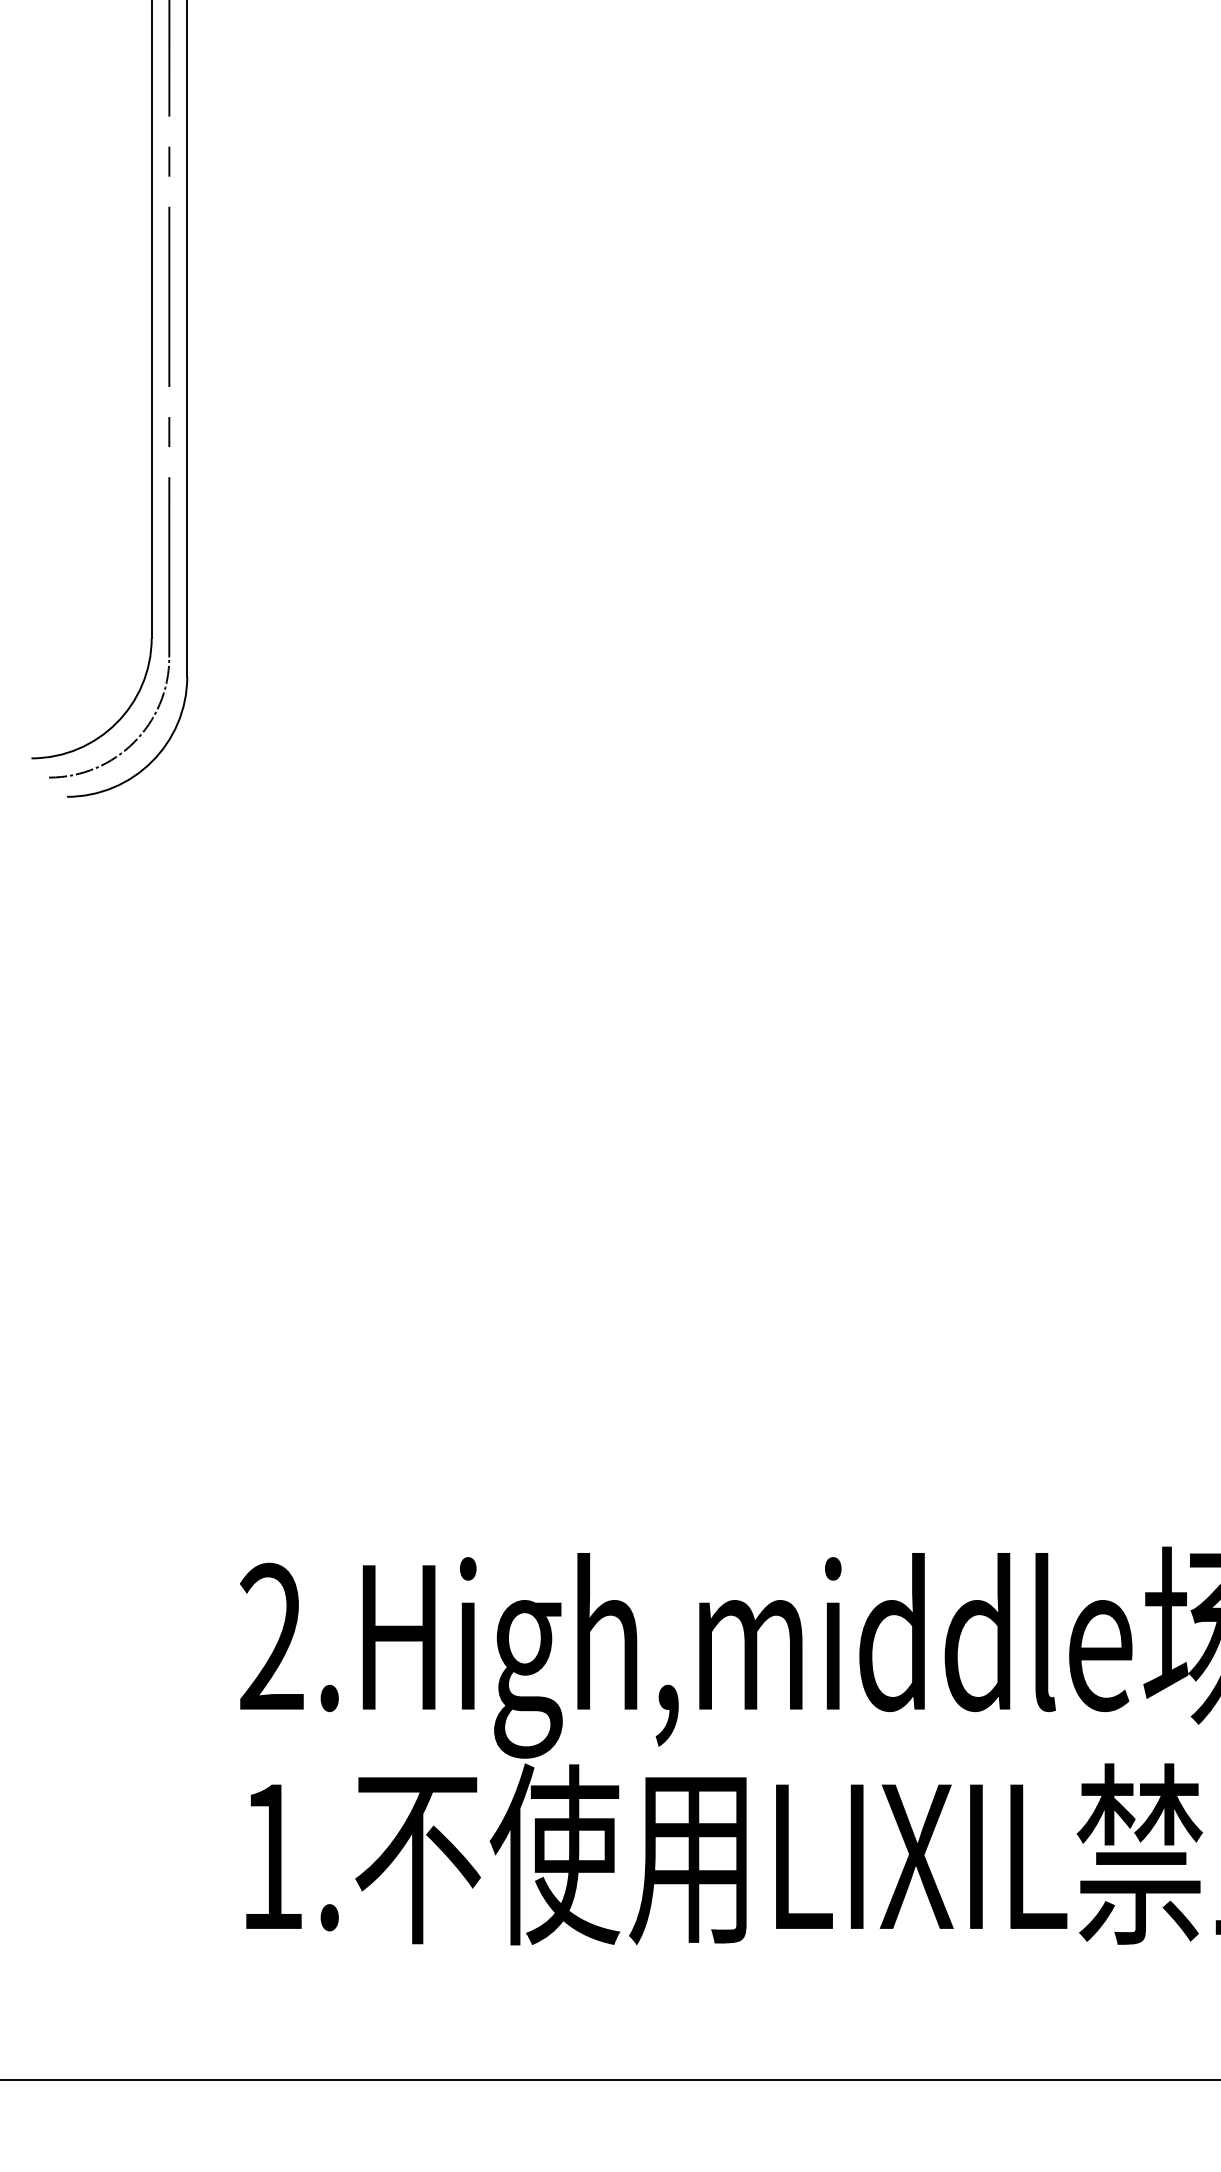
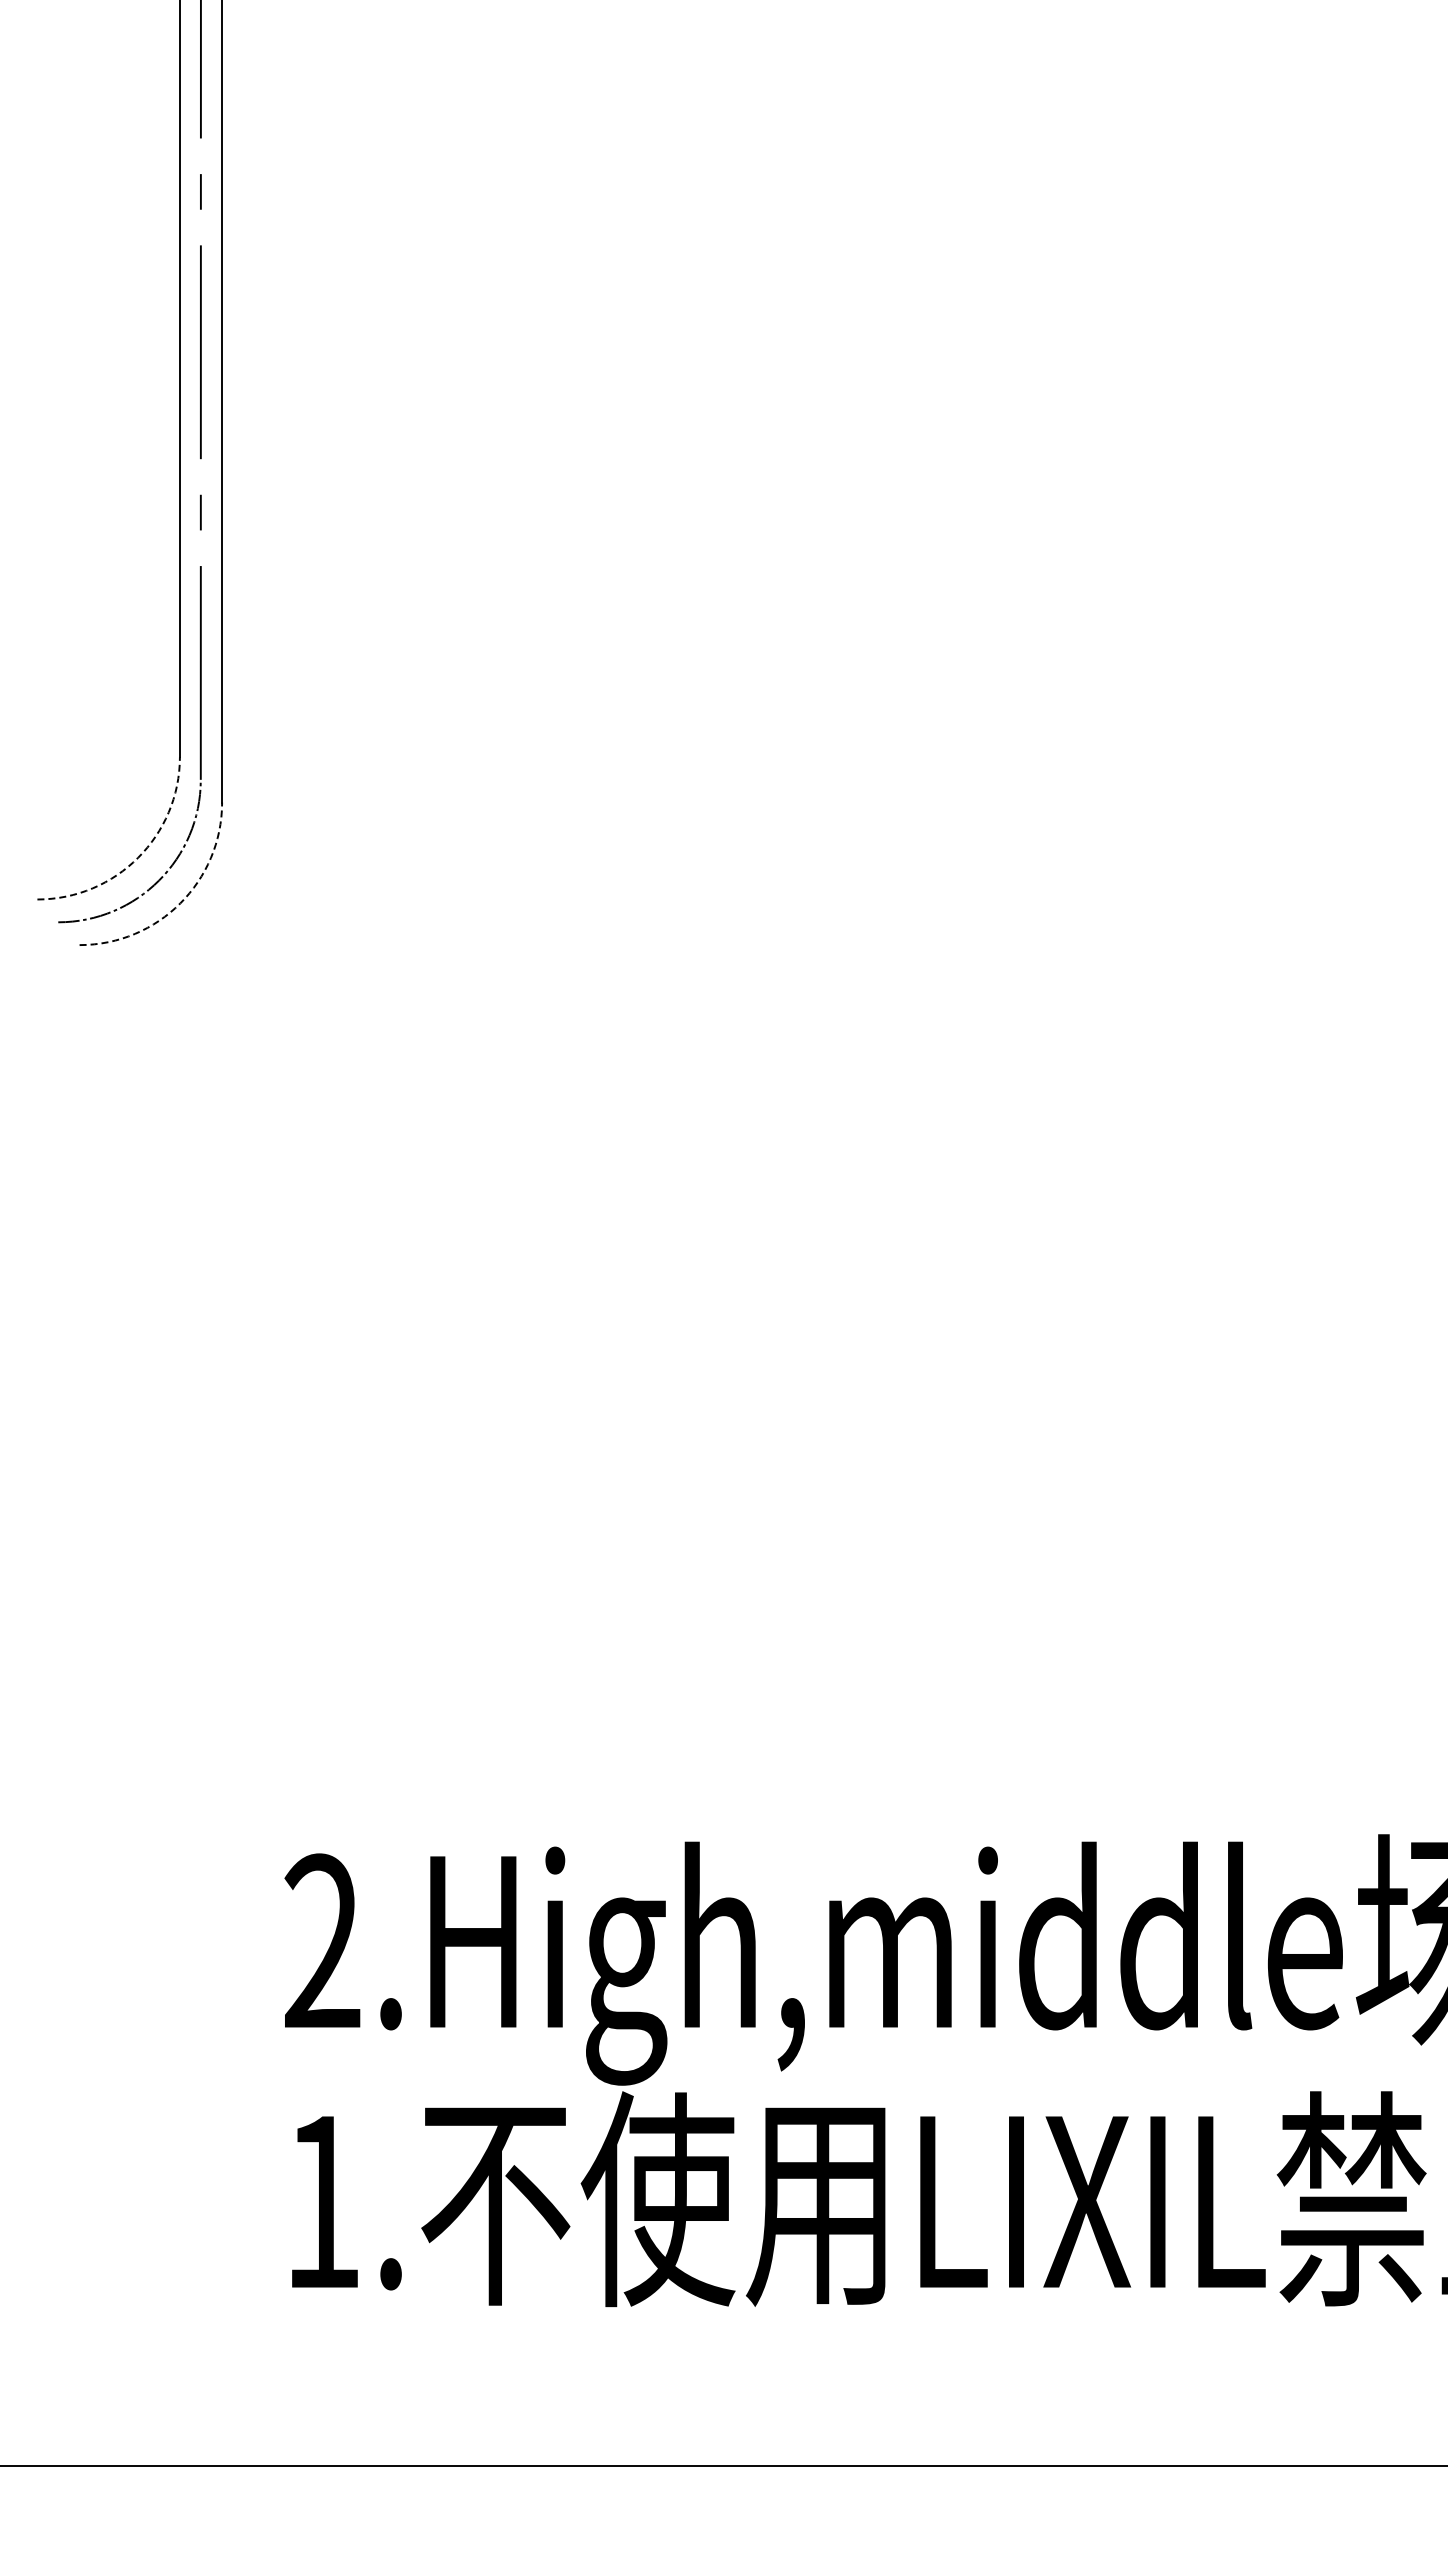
arc: (116, 722) -> (138, 857), solid -> dashed
arc: (152, 761) -> (180, 903), solid -> dashed

